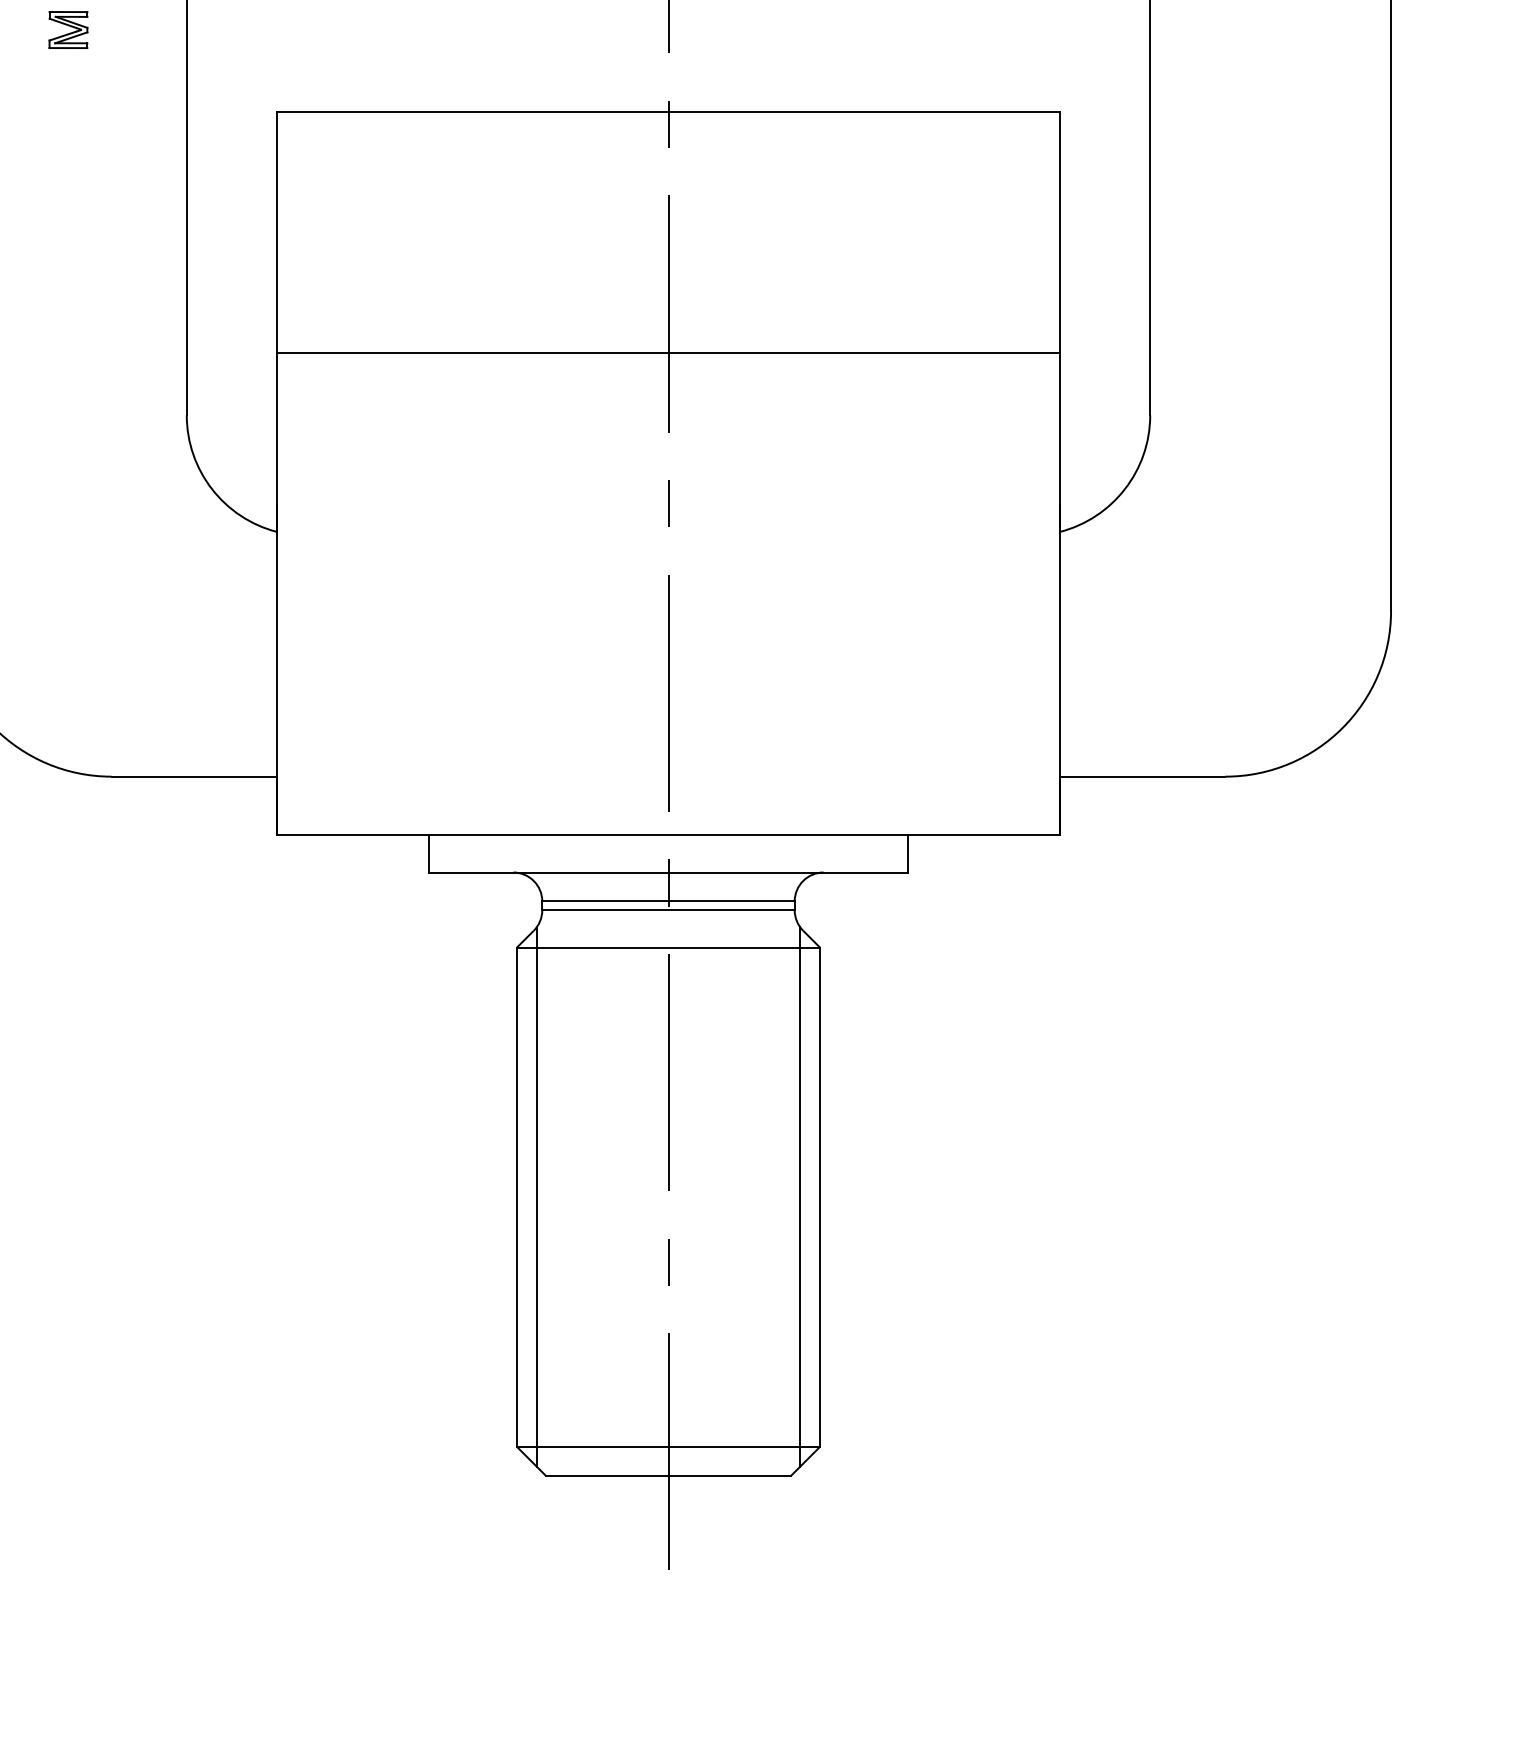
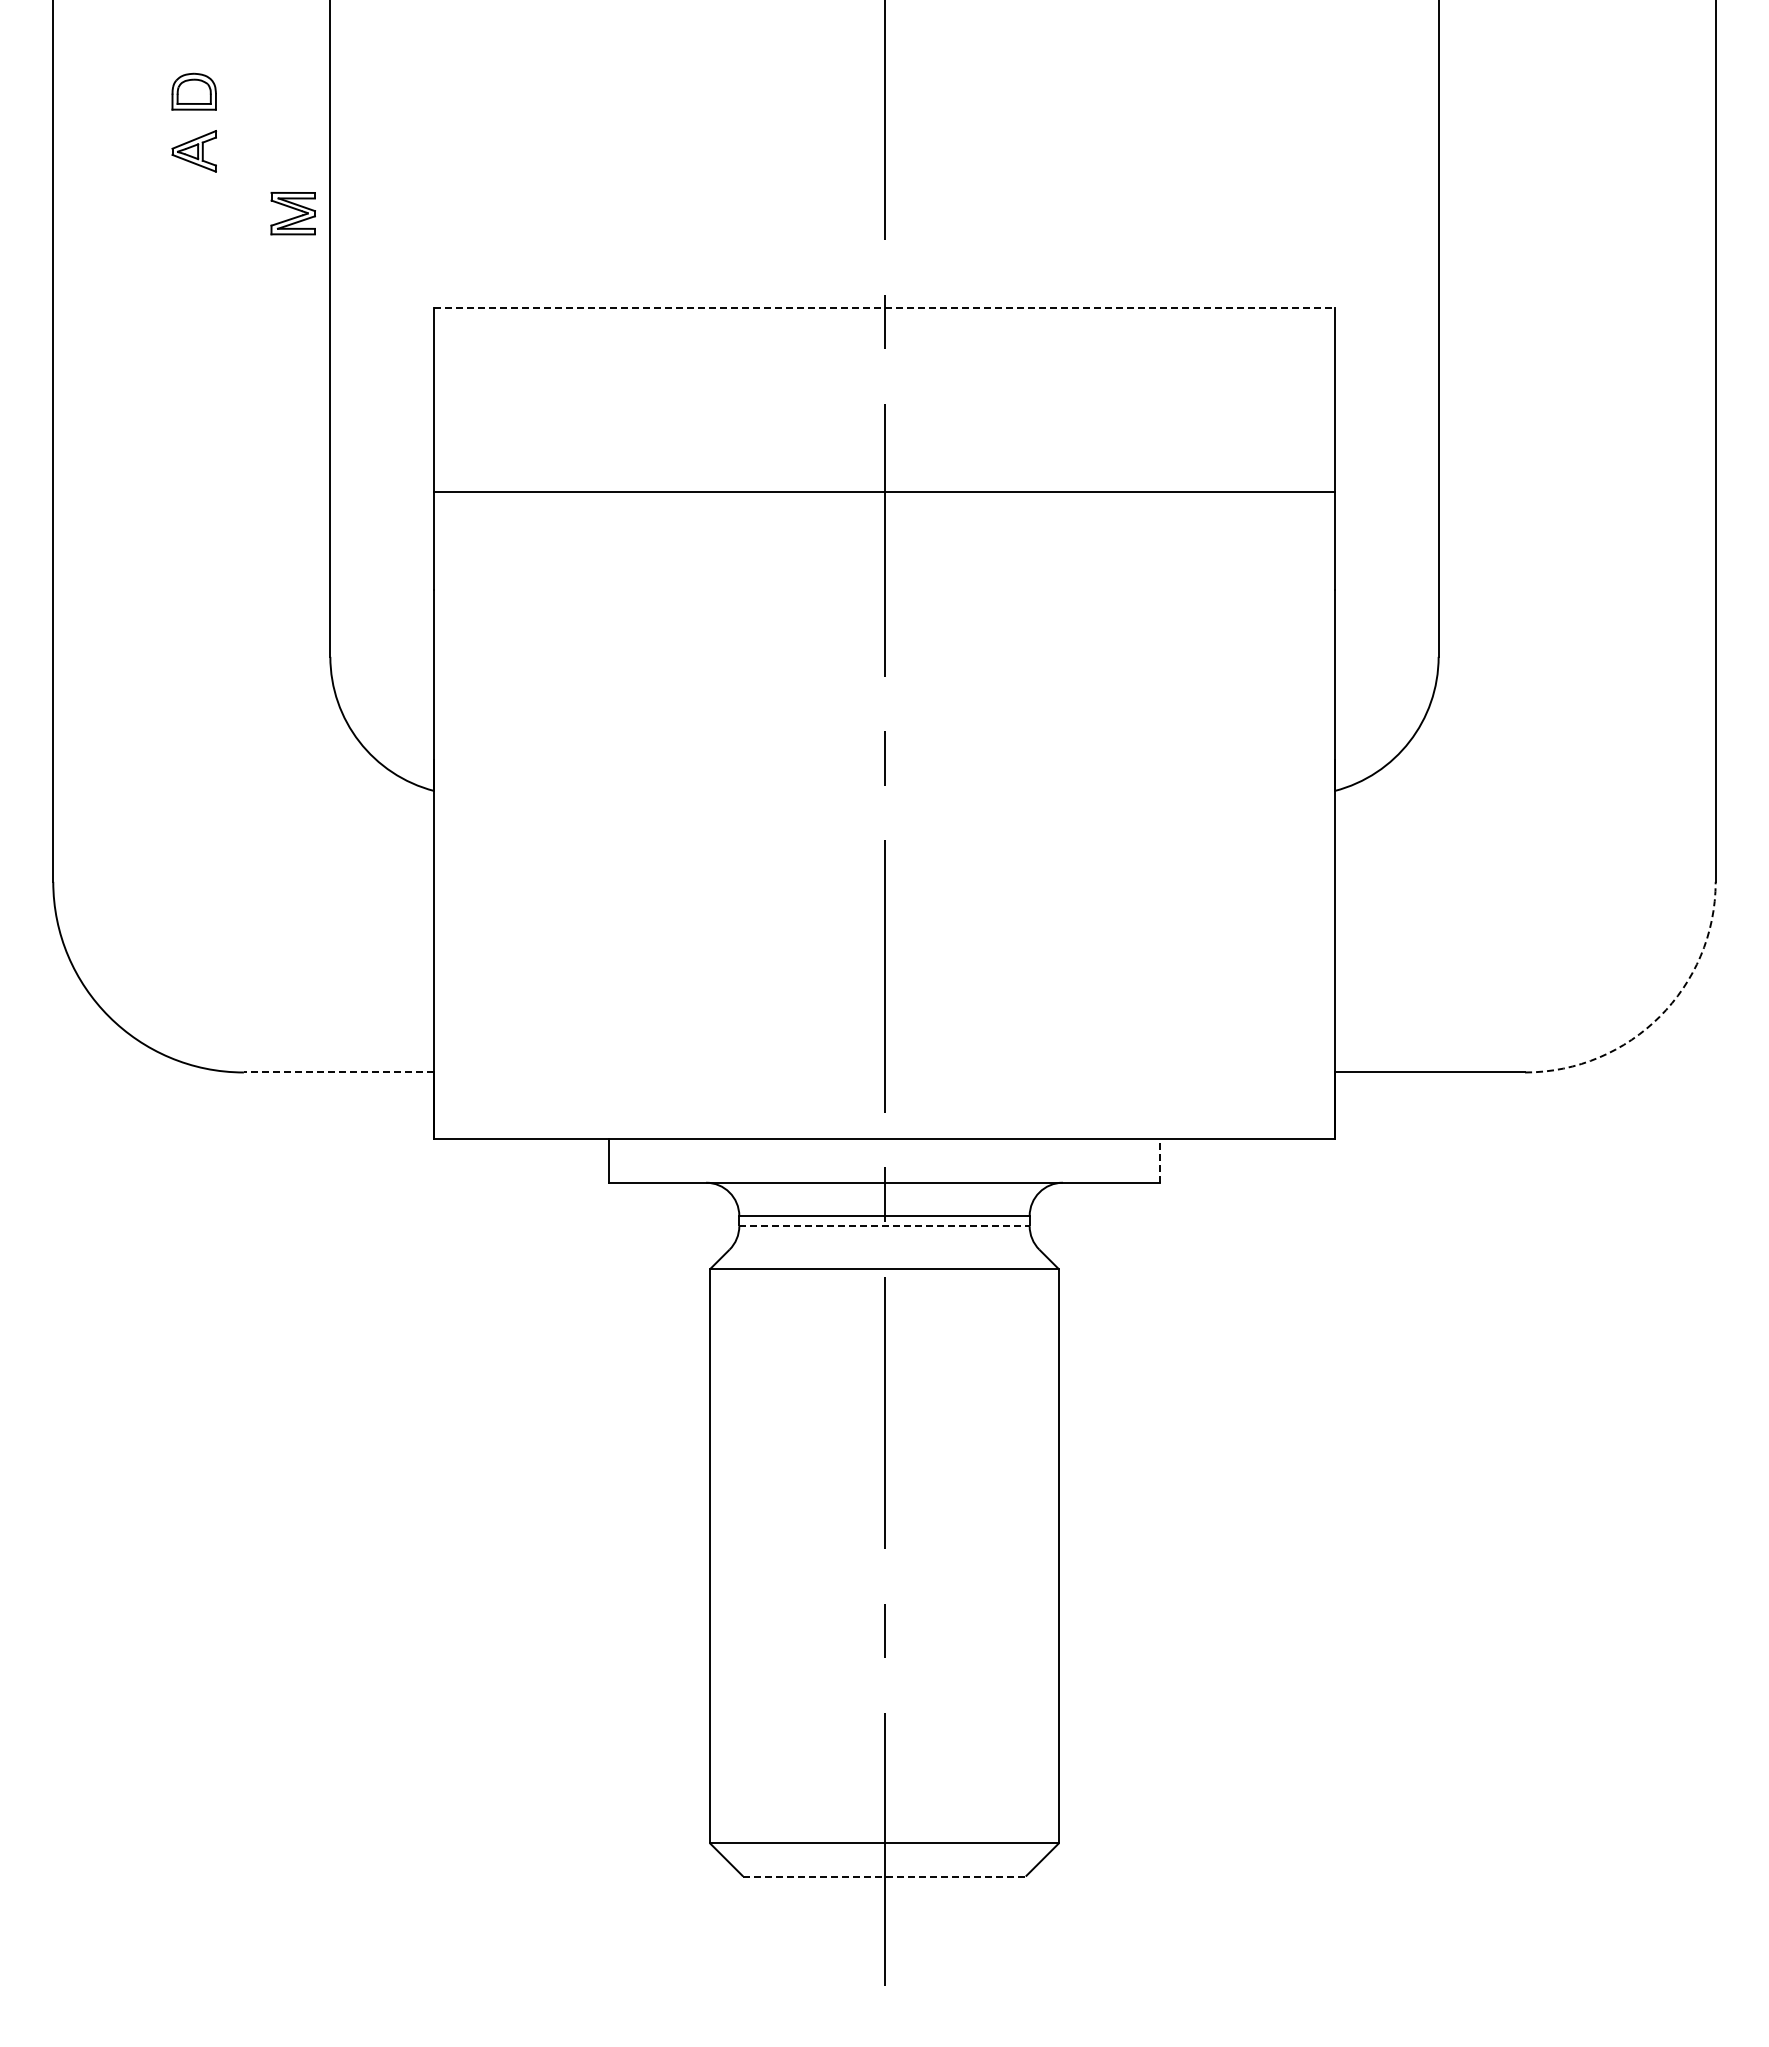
part: (67, 29) -> (292, 213), moved
line: (668, 111) -> (884, 307), solid -> dashed
line: (668, 352) -> (884, 491), moved
arc: (1342, 727) -> (1659, 1016), solid -> dashed
line: (193, 776) -> (338, 1072), solid -> dashed
line: (908, 853) -> (1160, 1160), solid -> dashed
line: (669, 910) -> (885, 1226), solid -> dashed
line: (537, 1196) -> (733, 1555), removed
line: (799, 1196) -> (1035, 1555), removed
line: (669, 1475) -> (885, 1876), solid -> dashed

